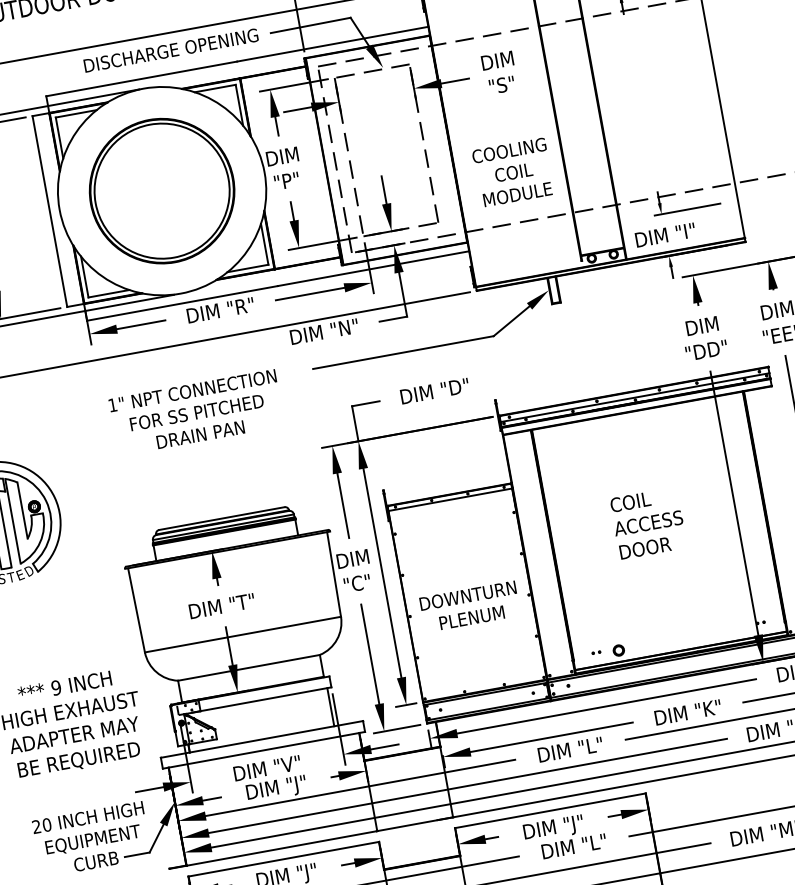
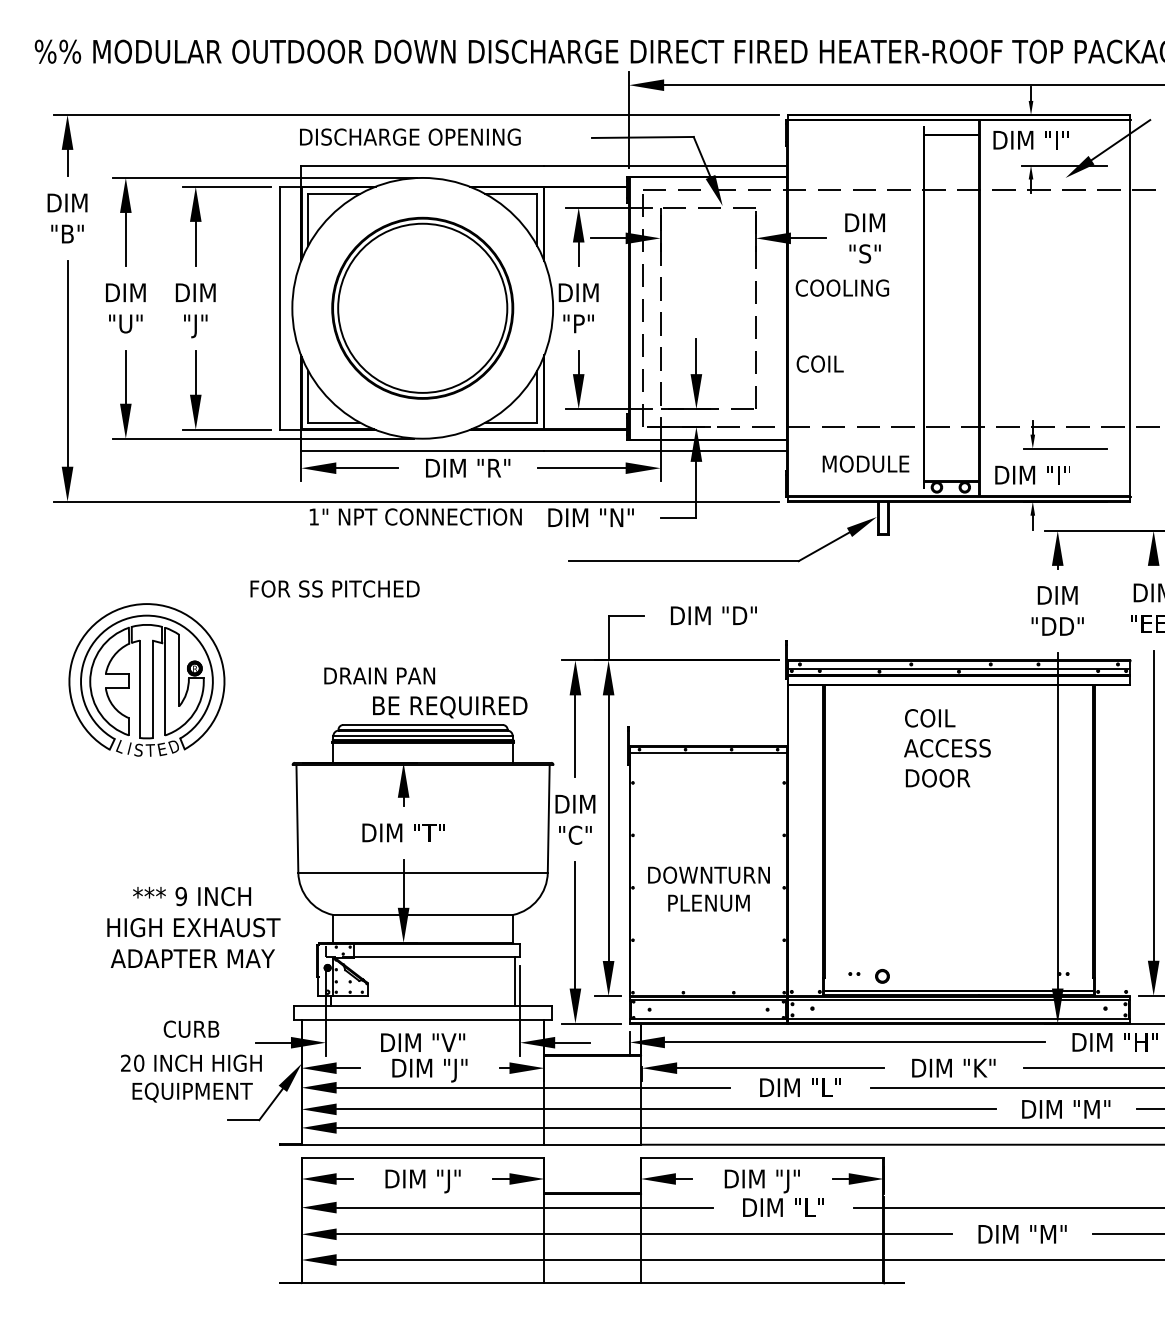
text: (171, 50) -> (410, 136), moved
text: (509, 150) -> (842, 287), moved
text: (513, 172) -> (819, 363), moved
text: (517, 194) -> (865, 463), moved
text: (192, 390) -> (415, 516), moved
text: (196, 412) -> (334, 588), moved
text: (200, 434) -> (379, 675), moved
text: (648, 523) -> (947, 748), moved
text: (79, 760) -> (450, 707), moved
text: (96, 860) -> (191, 1028), moved

